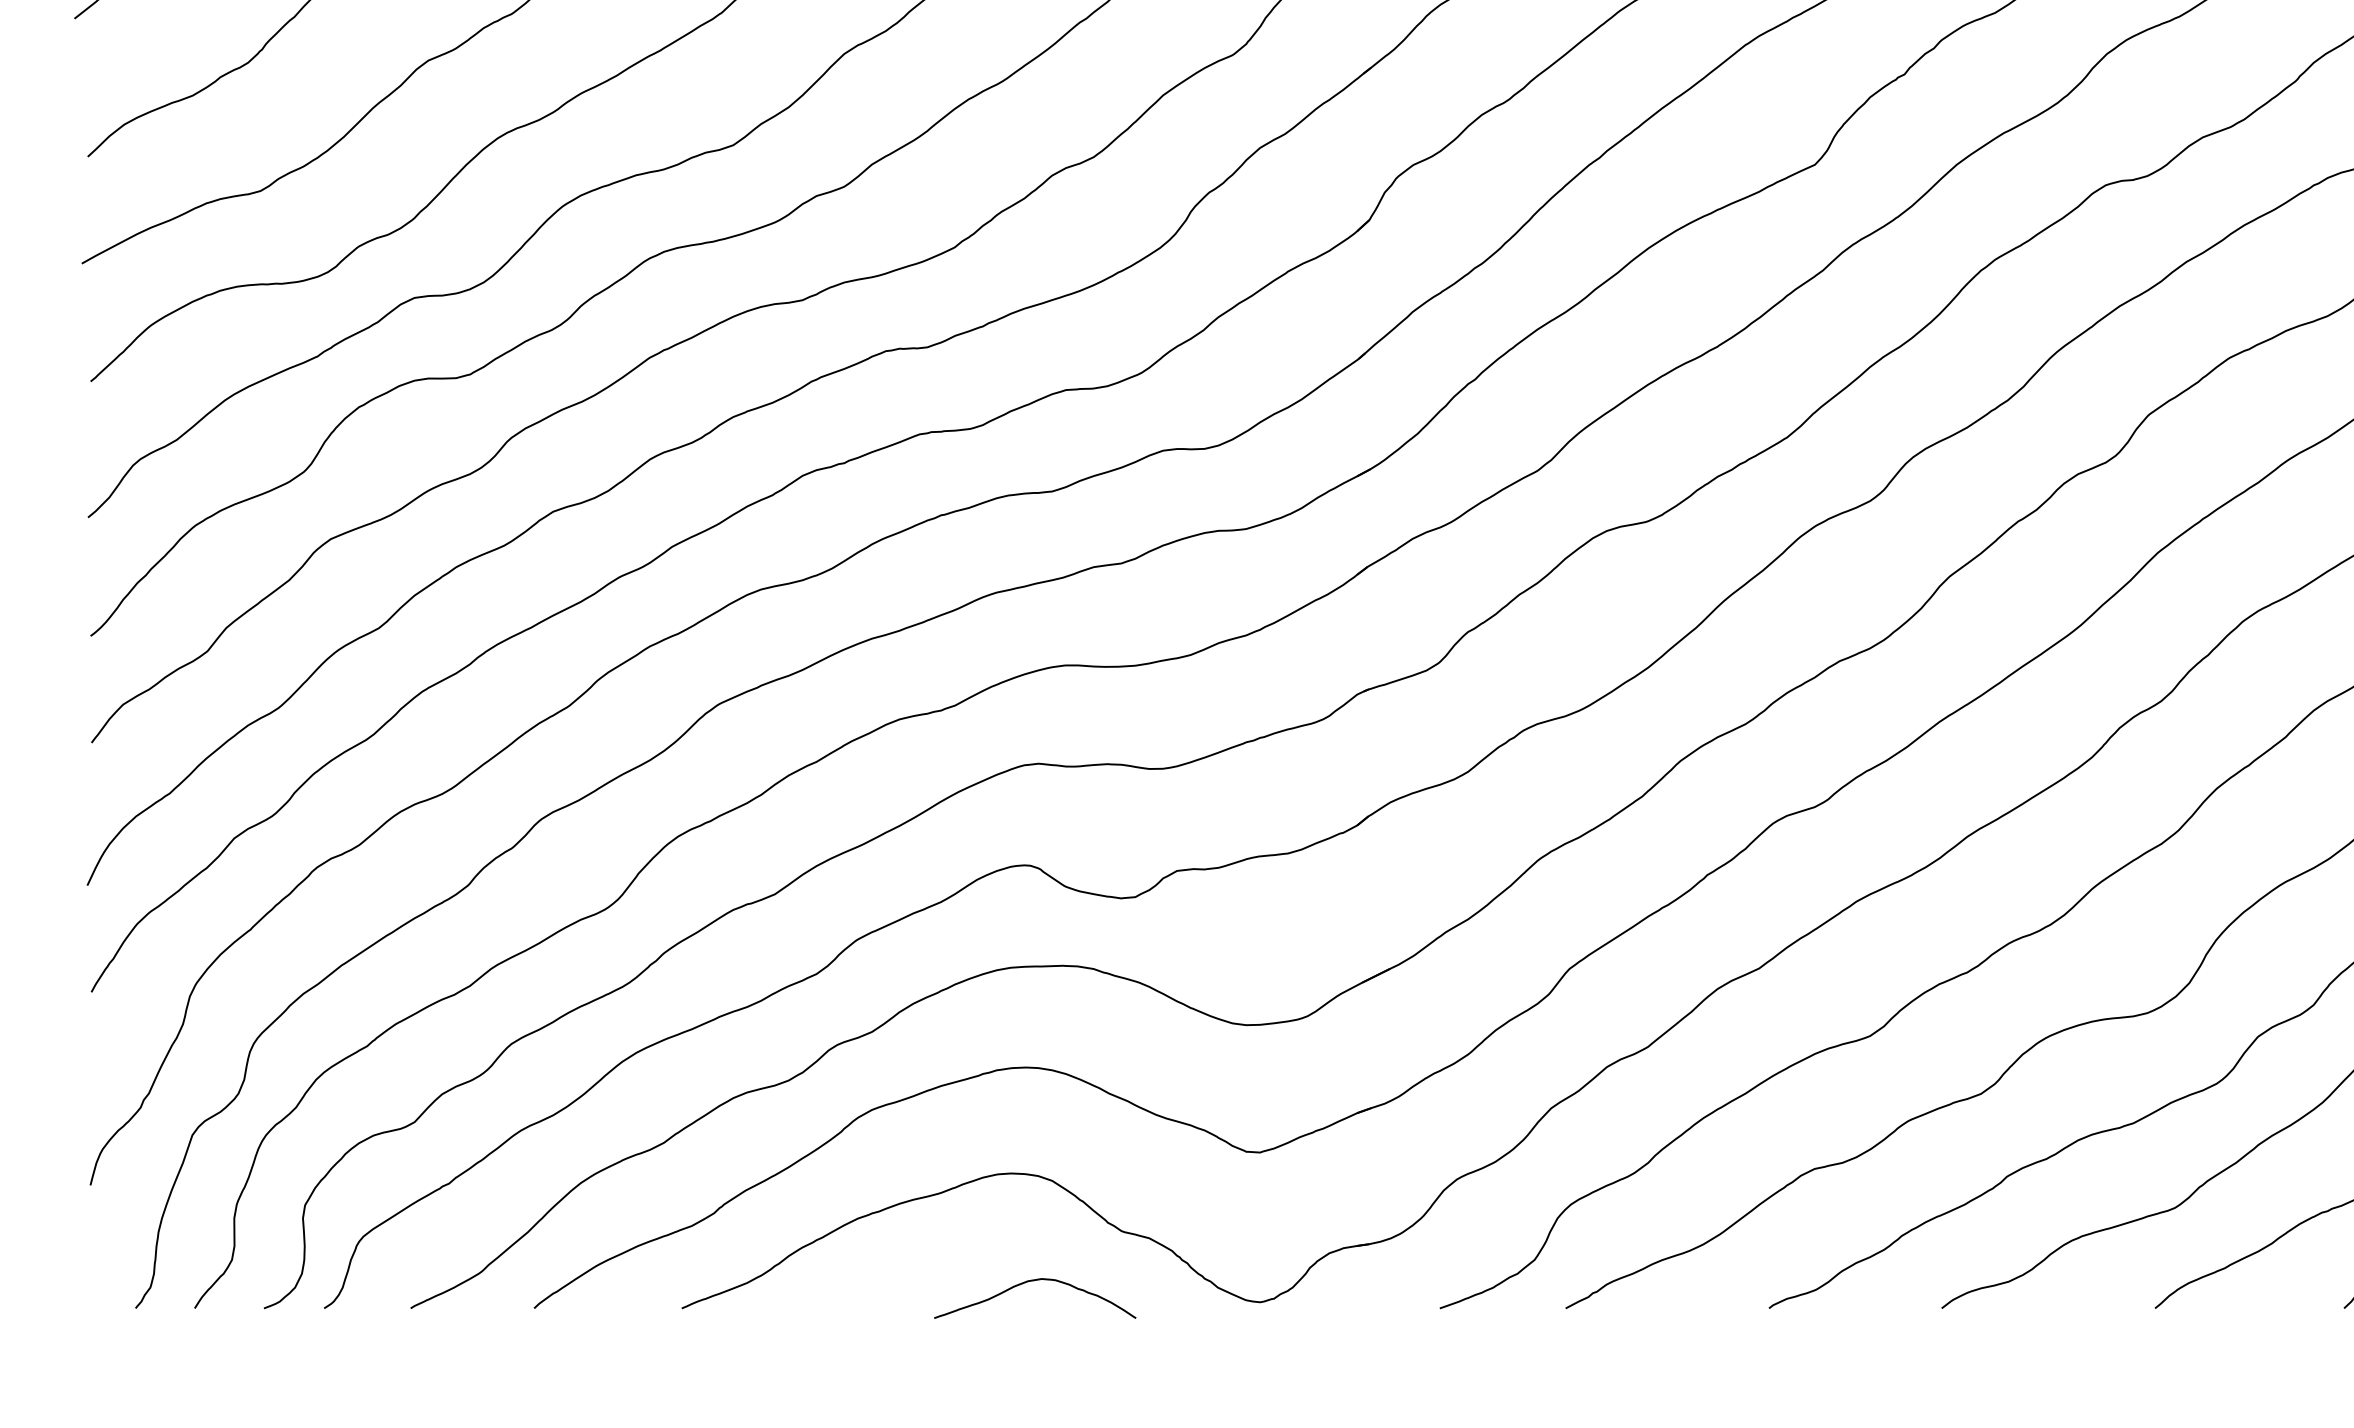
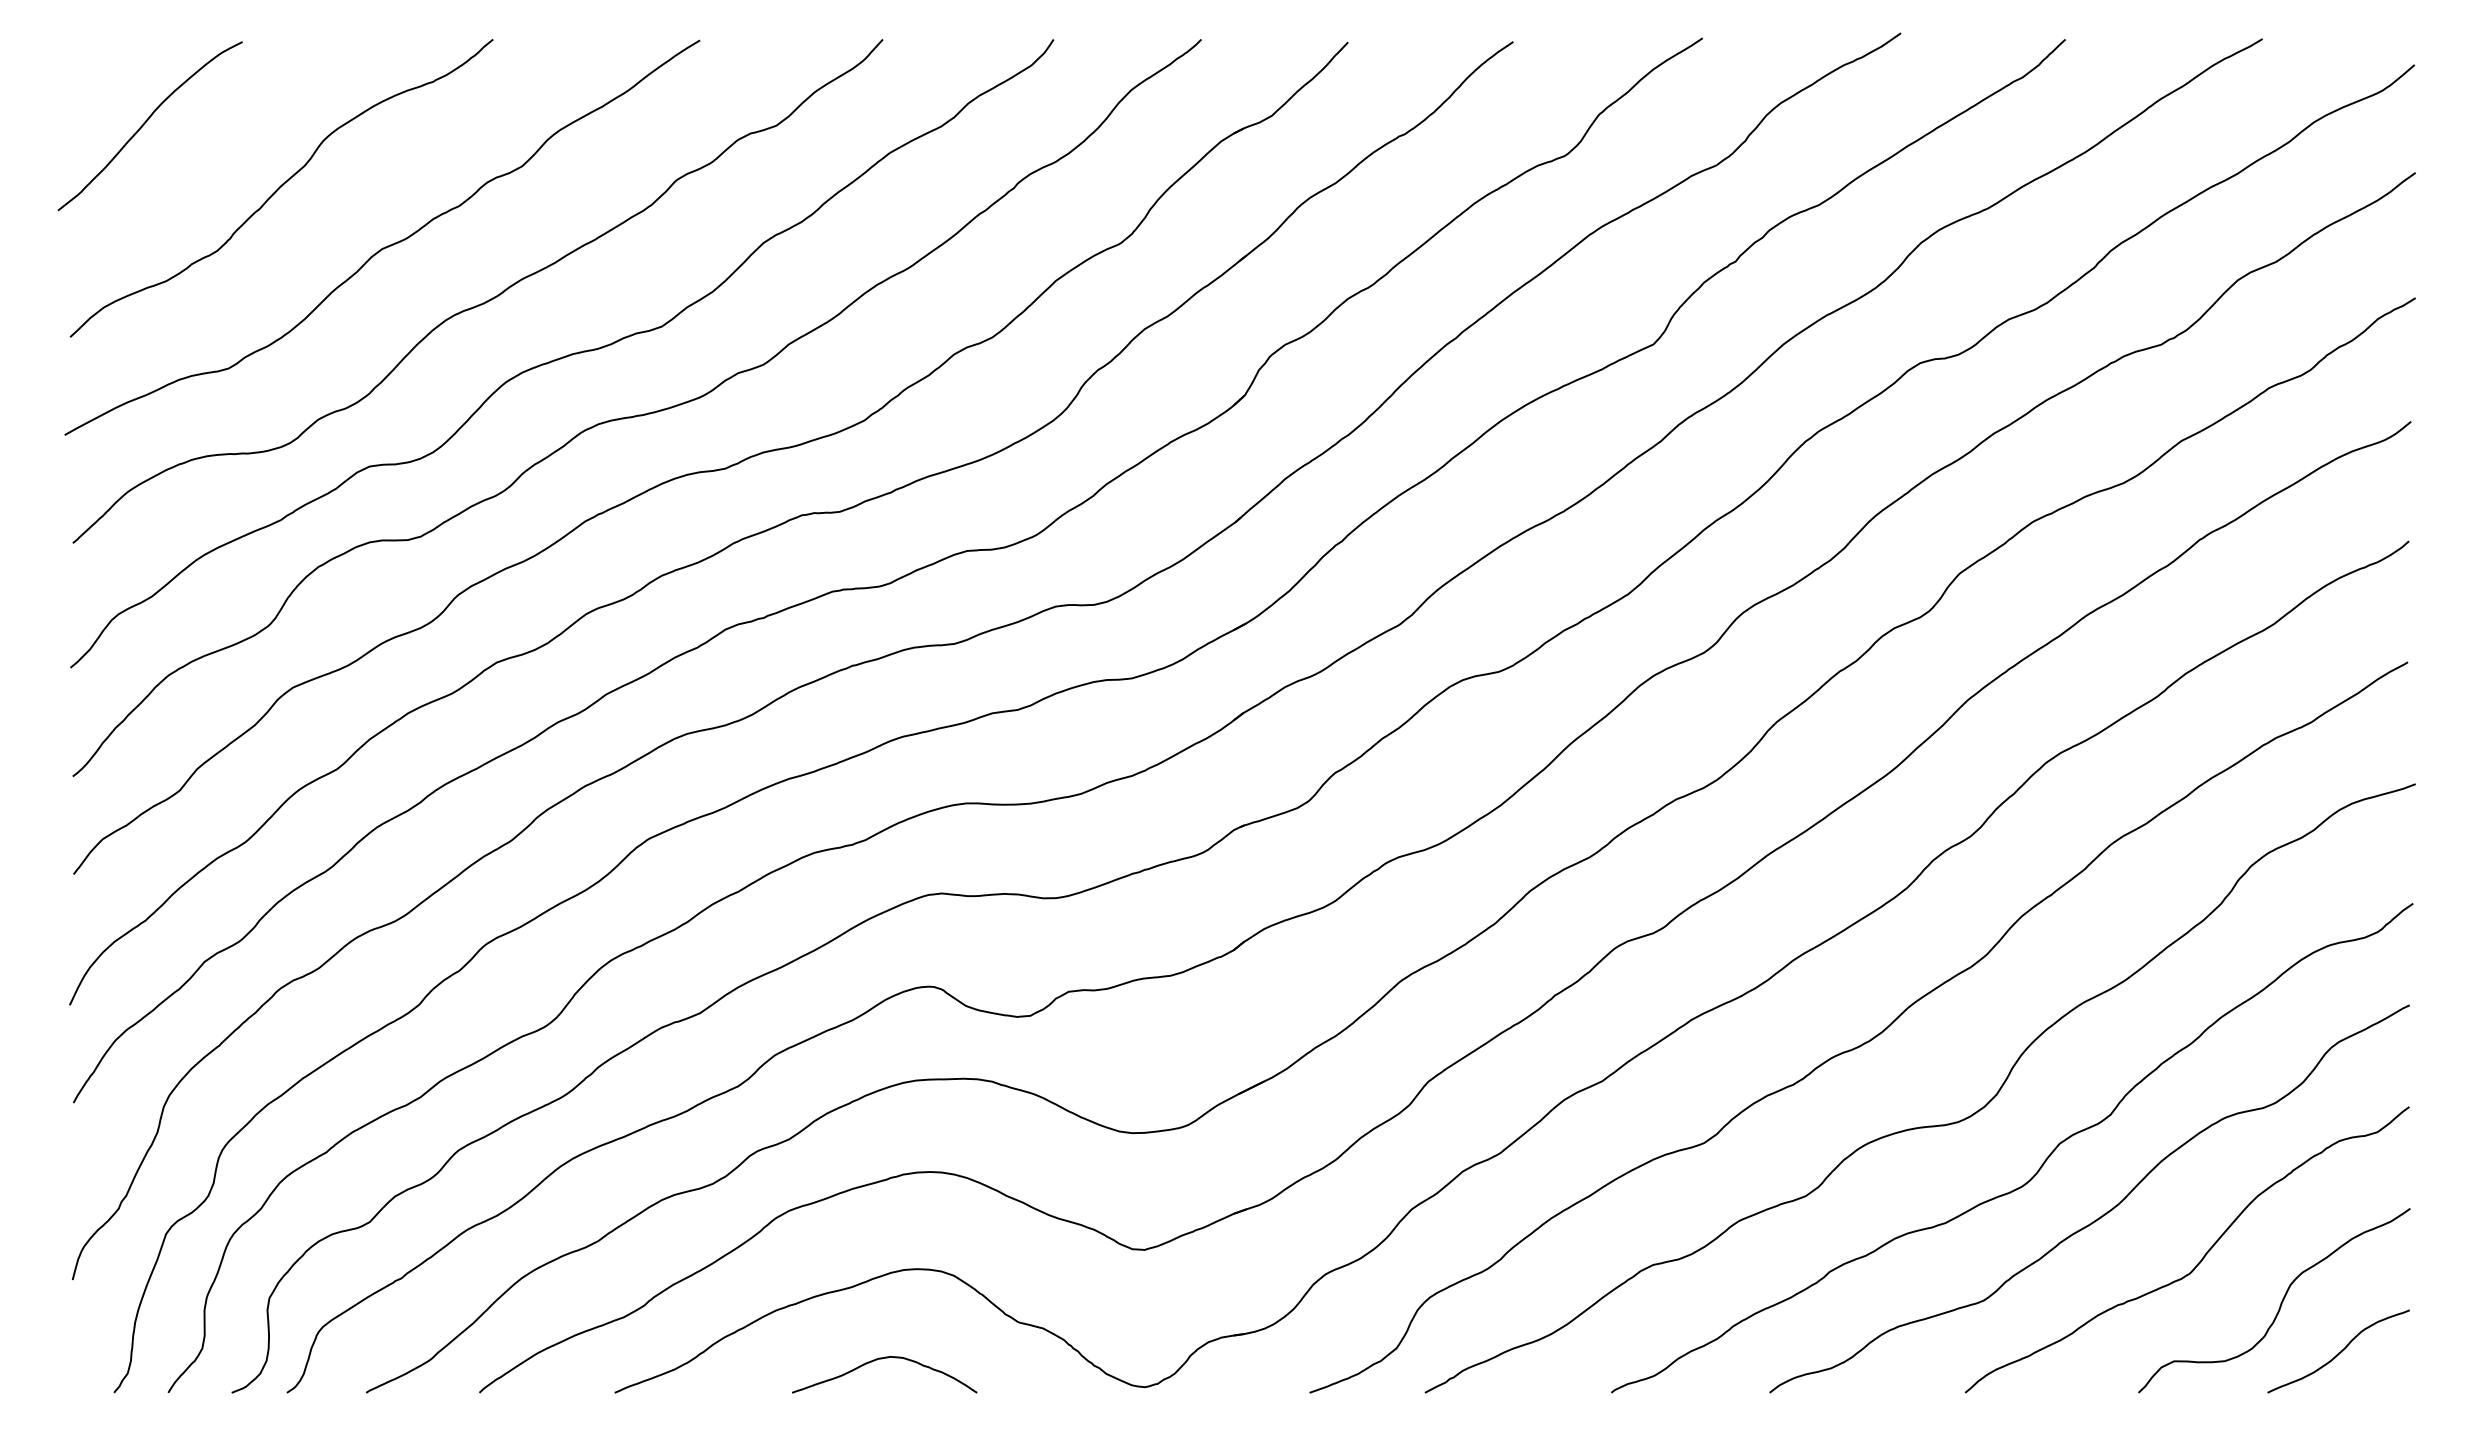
curve: (1032, 1281) -> (882, 1359), moved

